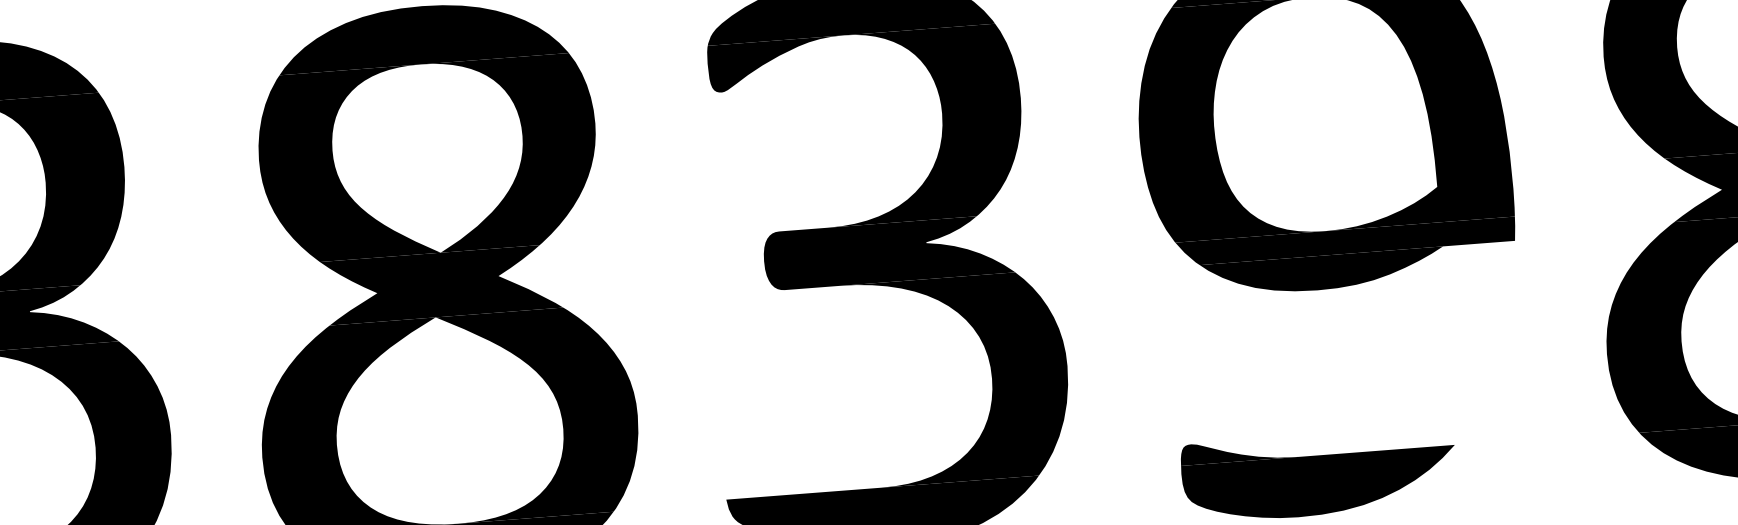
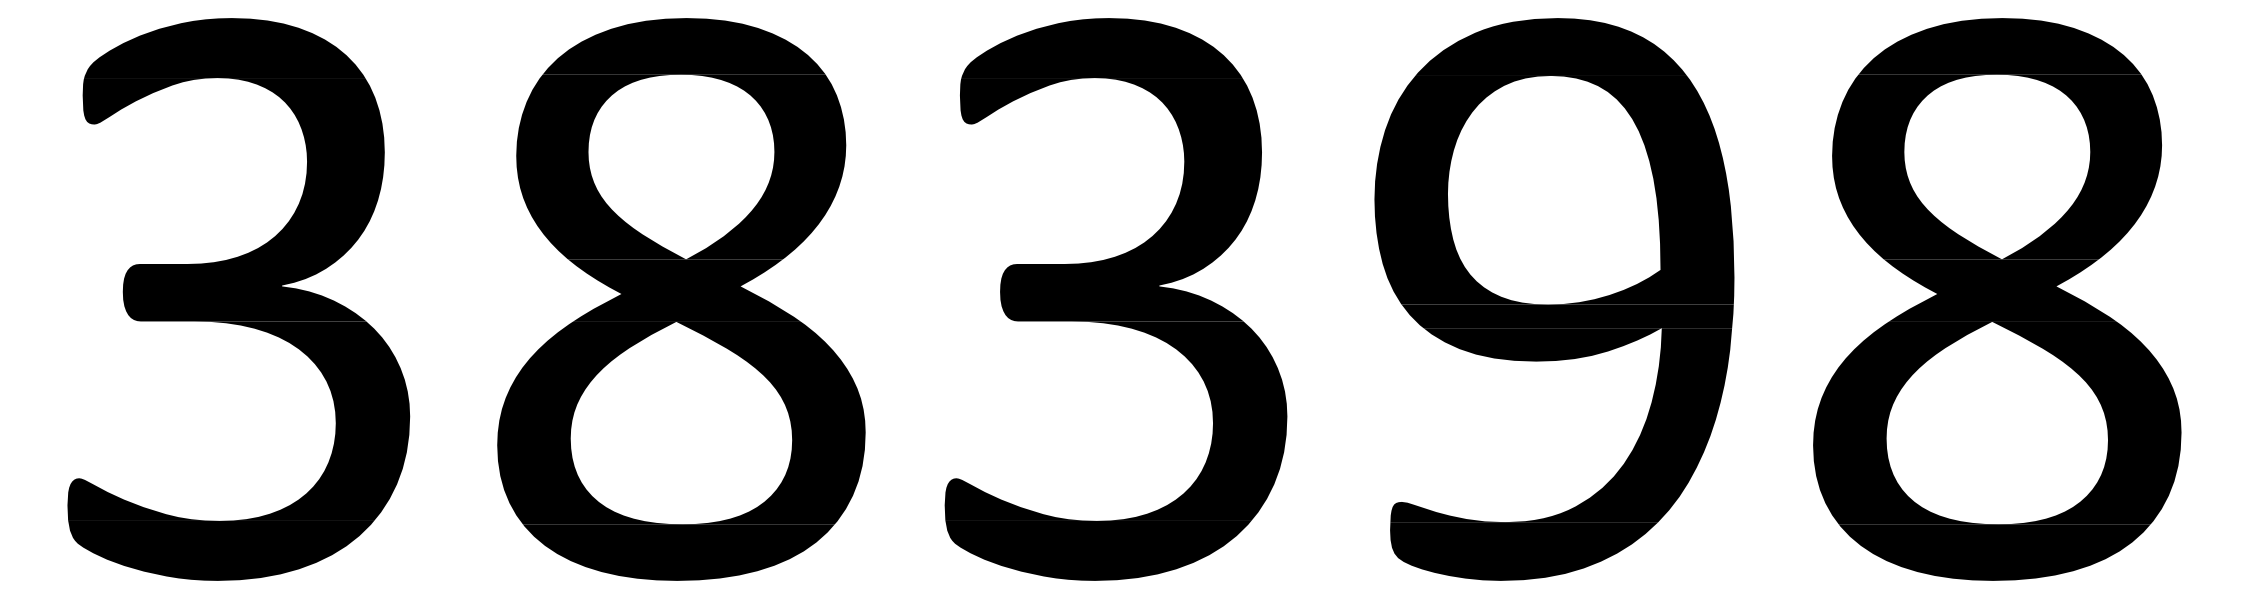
fill: (1406, 349) -> (1618, 425), added
fill: (801, 471) -> (1020, 499), added

